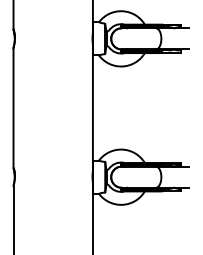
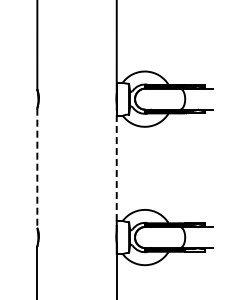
line: (13, 108) -> (37, 168), solid -> dashed
line: (92, 108) -> (116, 168), solid -> dashed

